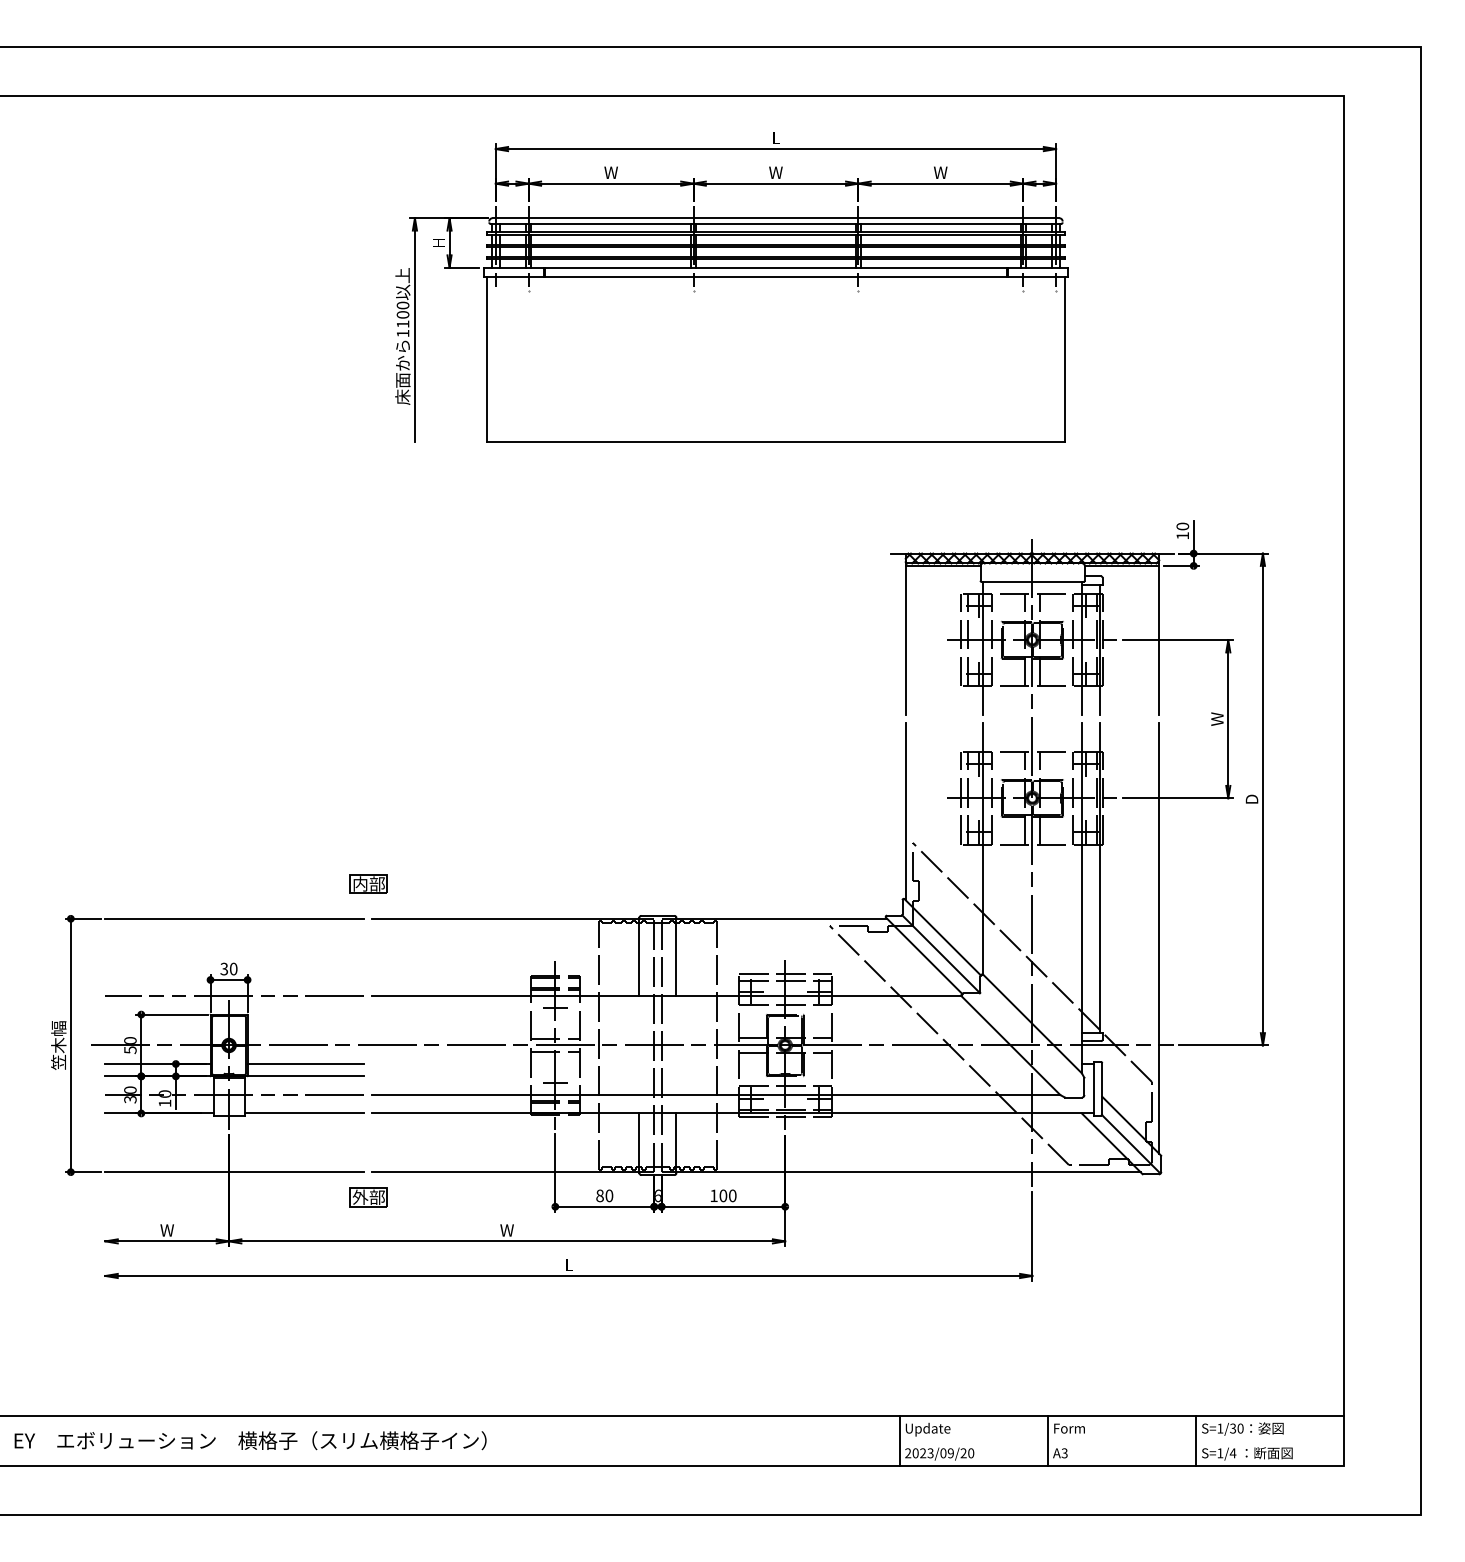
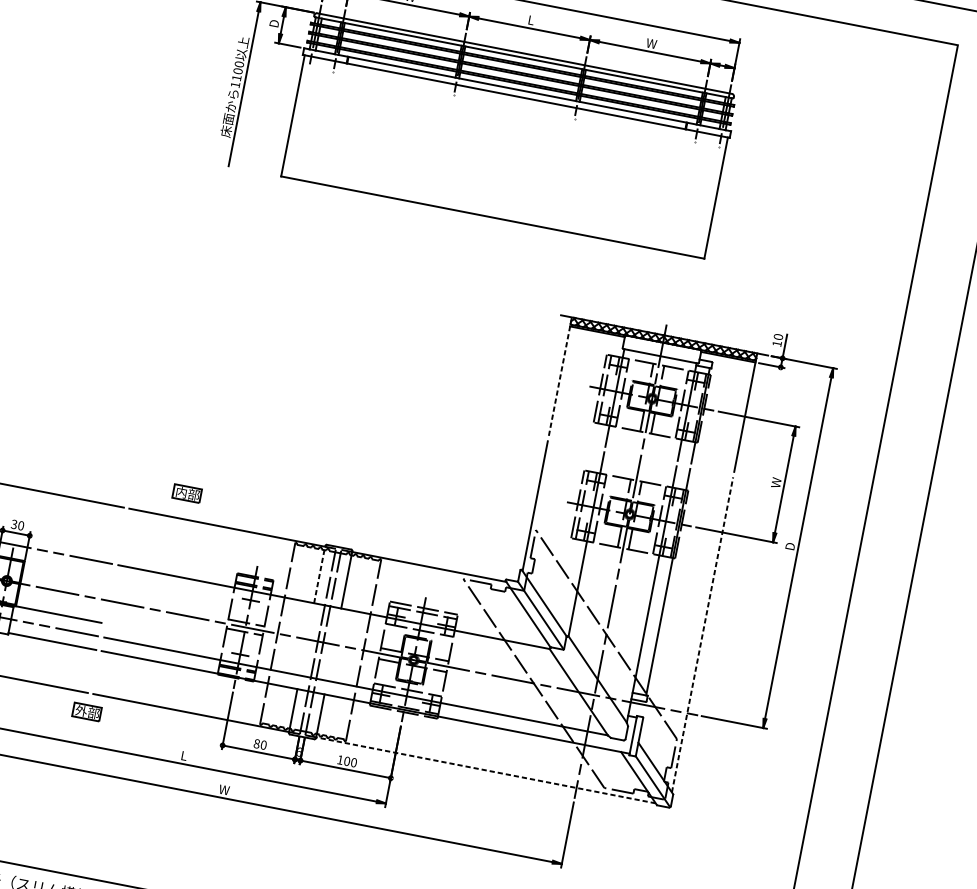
text: (775, 172) -> (530, 20), W -> L
text: (438, 242) -> (274, 23), H -> D
line: (905, 634) -> (560, 376), solid -> dashed
part: (368, 883) -> (187, 493), moved
line: (1159, 937) -> (702, 634), solid -> dashed
line: (639, 956) -> (319, 574), solid -> dashed
line: (305, 1064) -> (60, 605), removed
line: (908, 1172) -> (485, 770), solid -> dashed
text: (506, 1230) -> (183, 755), W -> L
text: (568, 1265) -> (223, 790), L -> W

